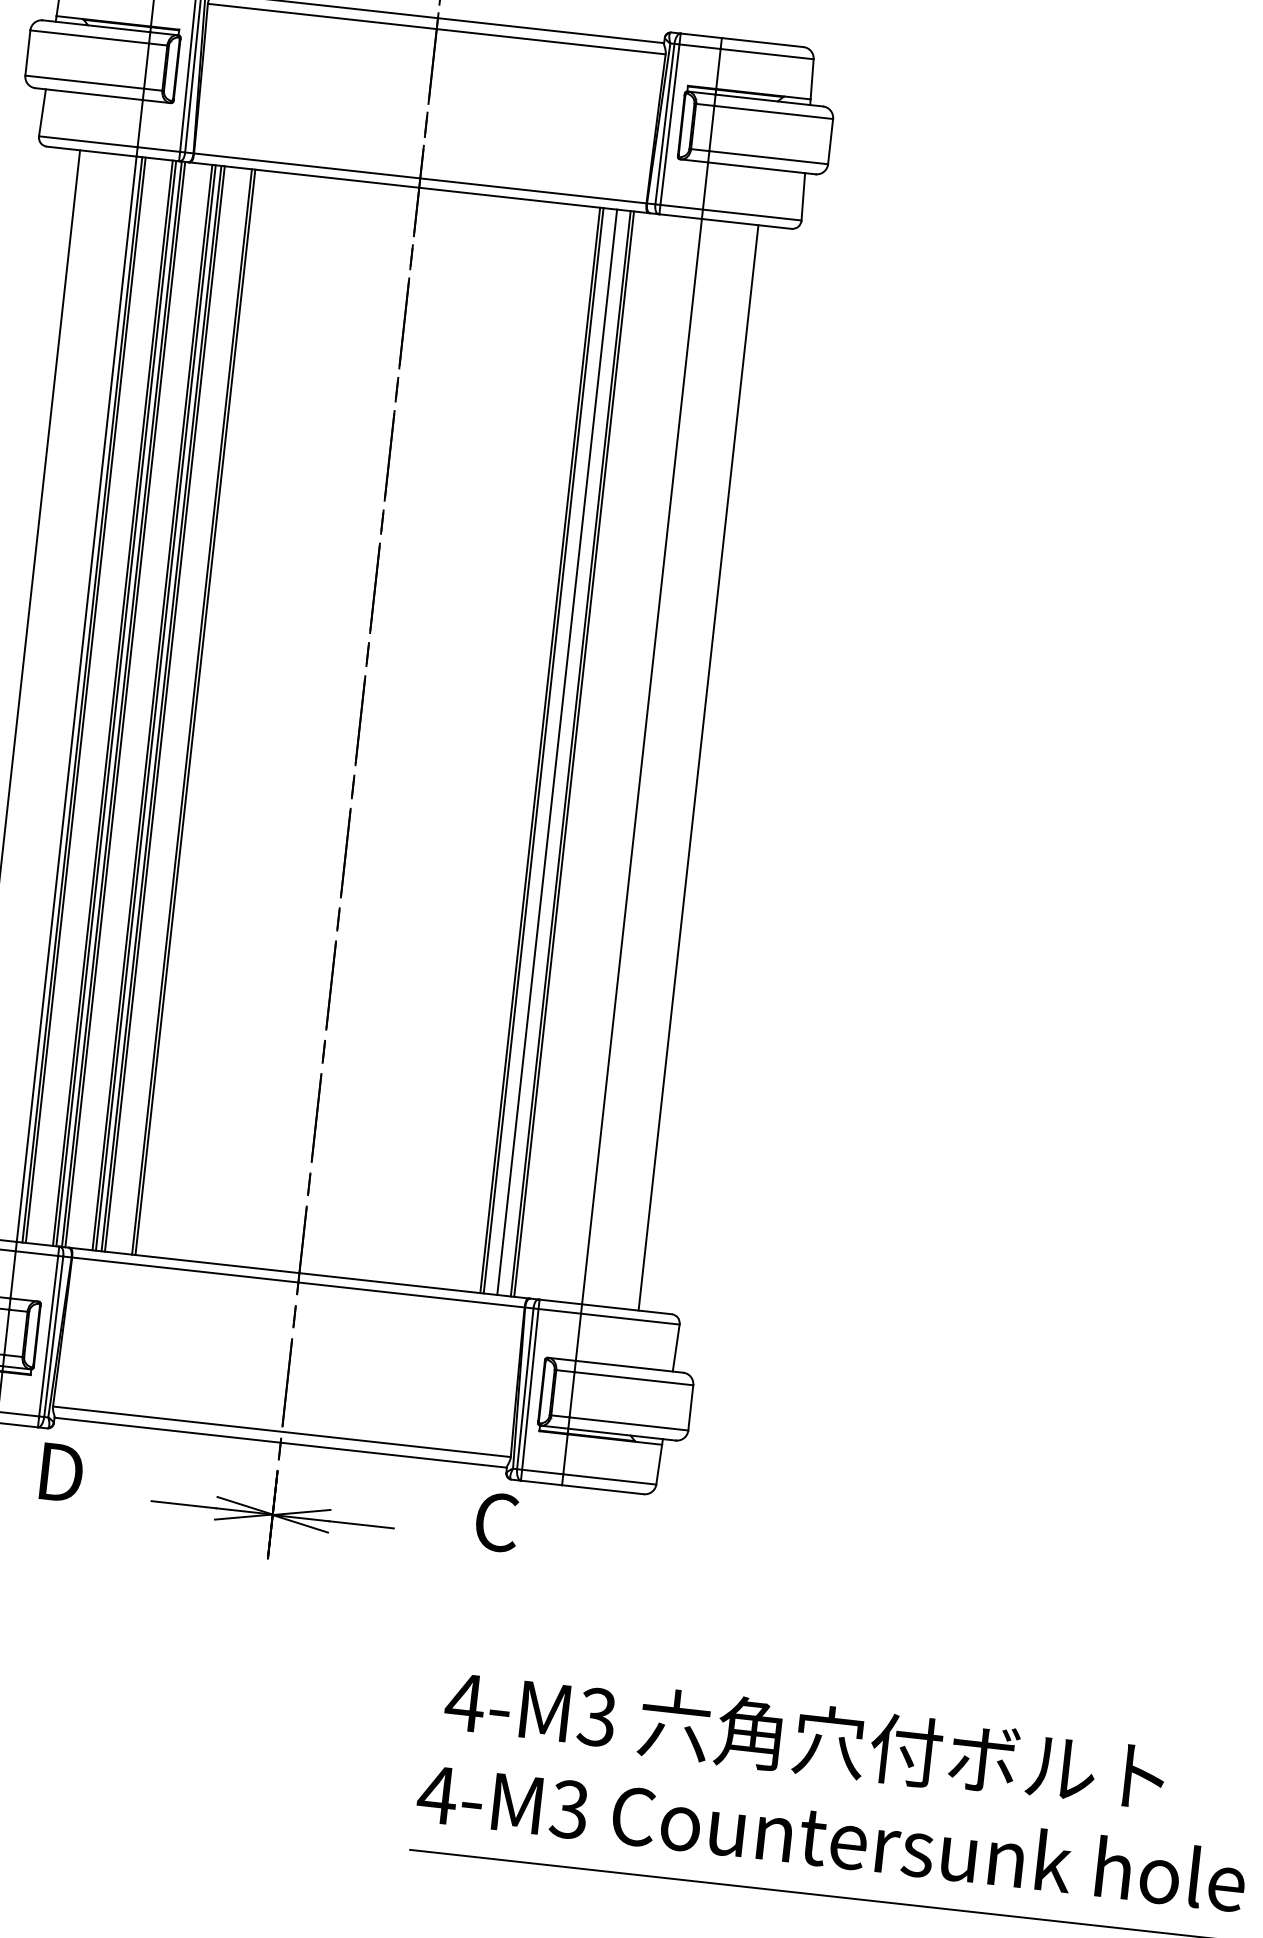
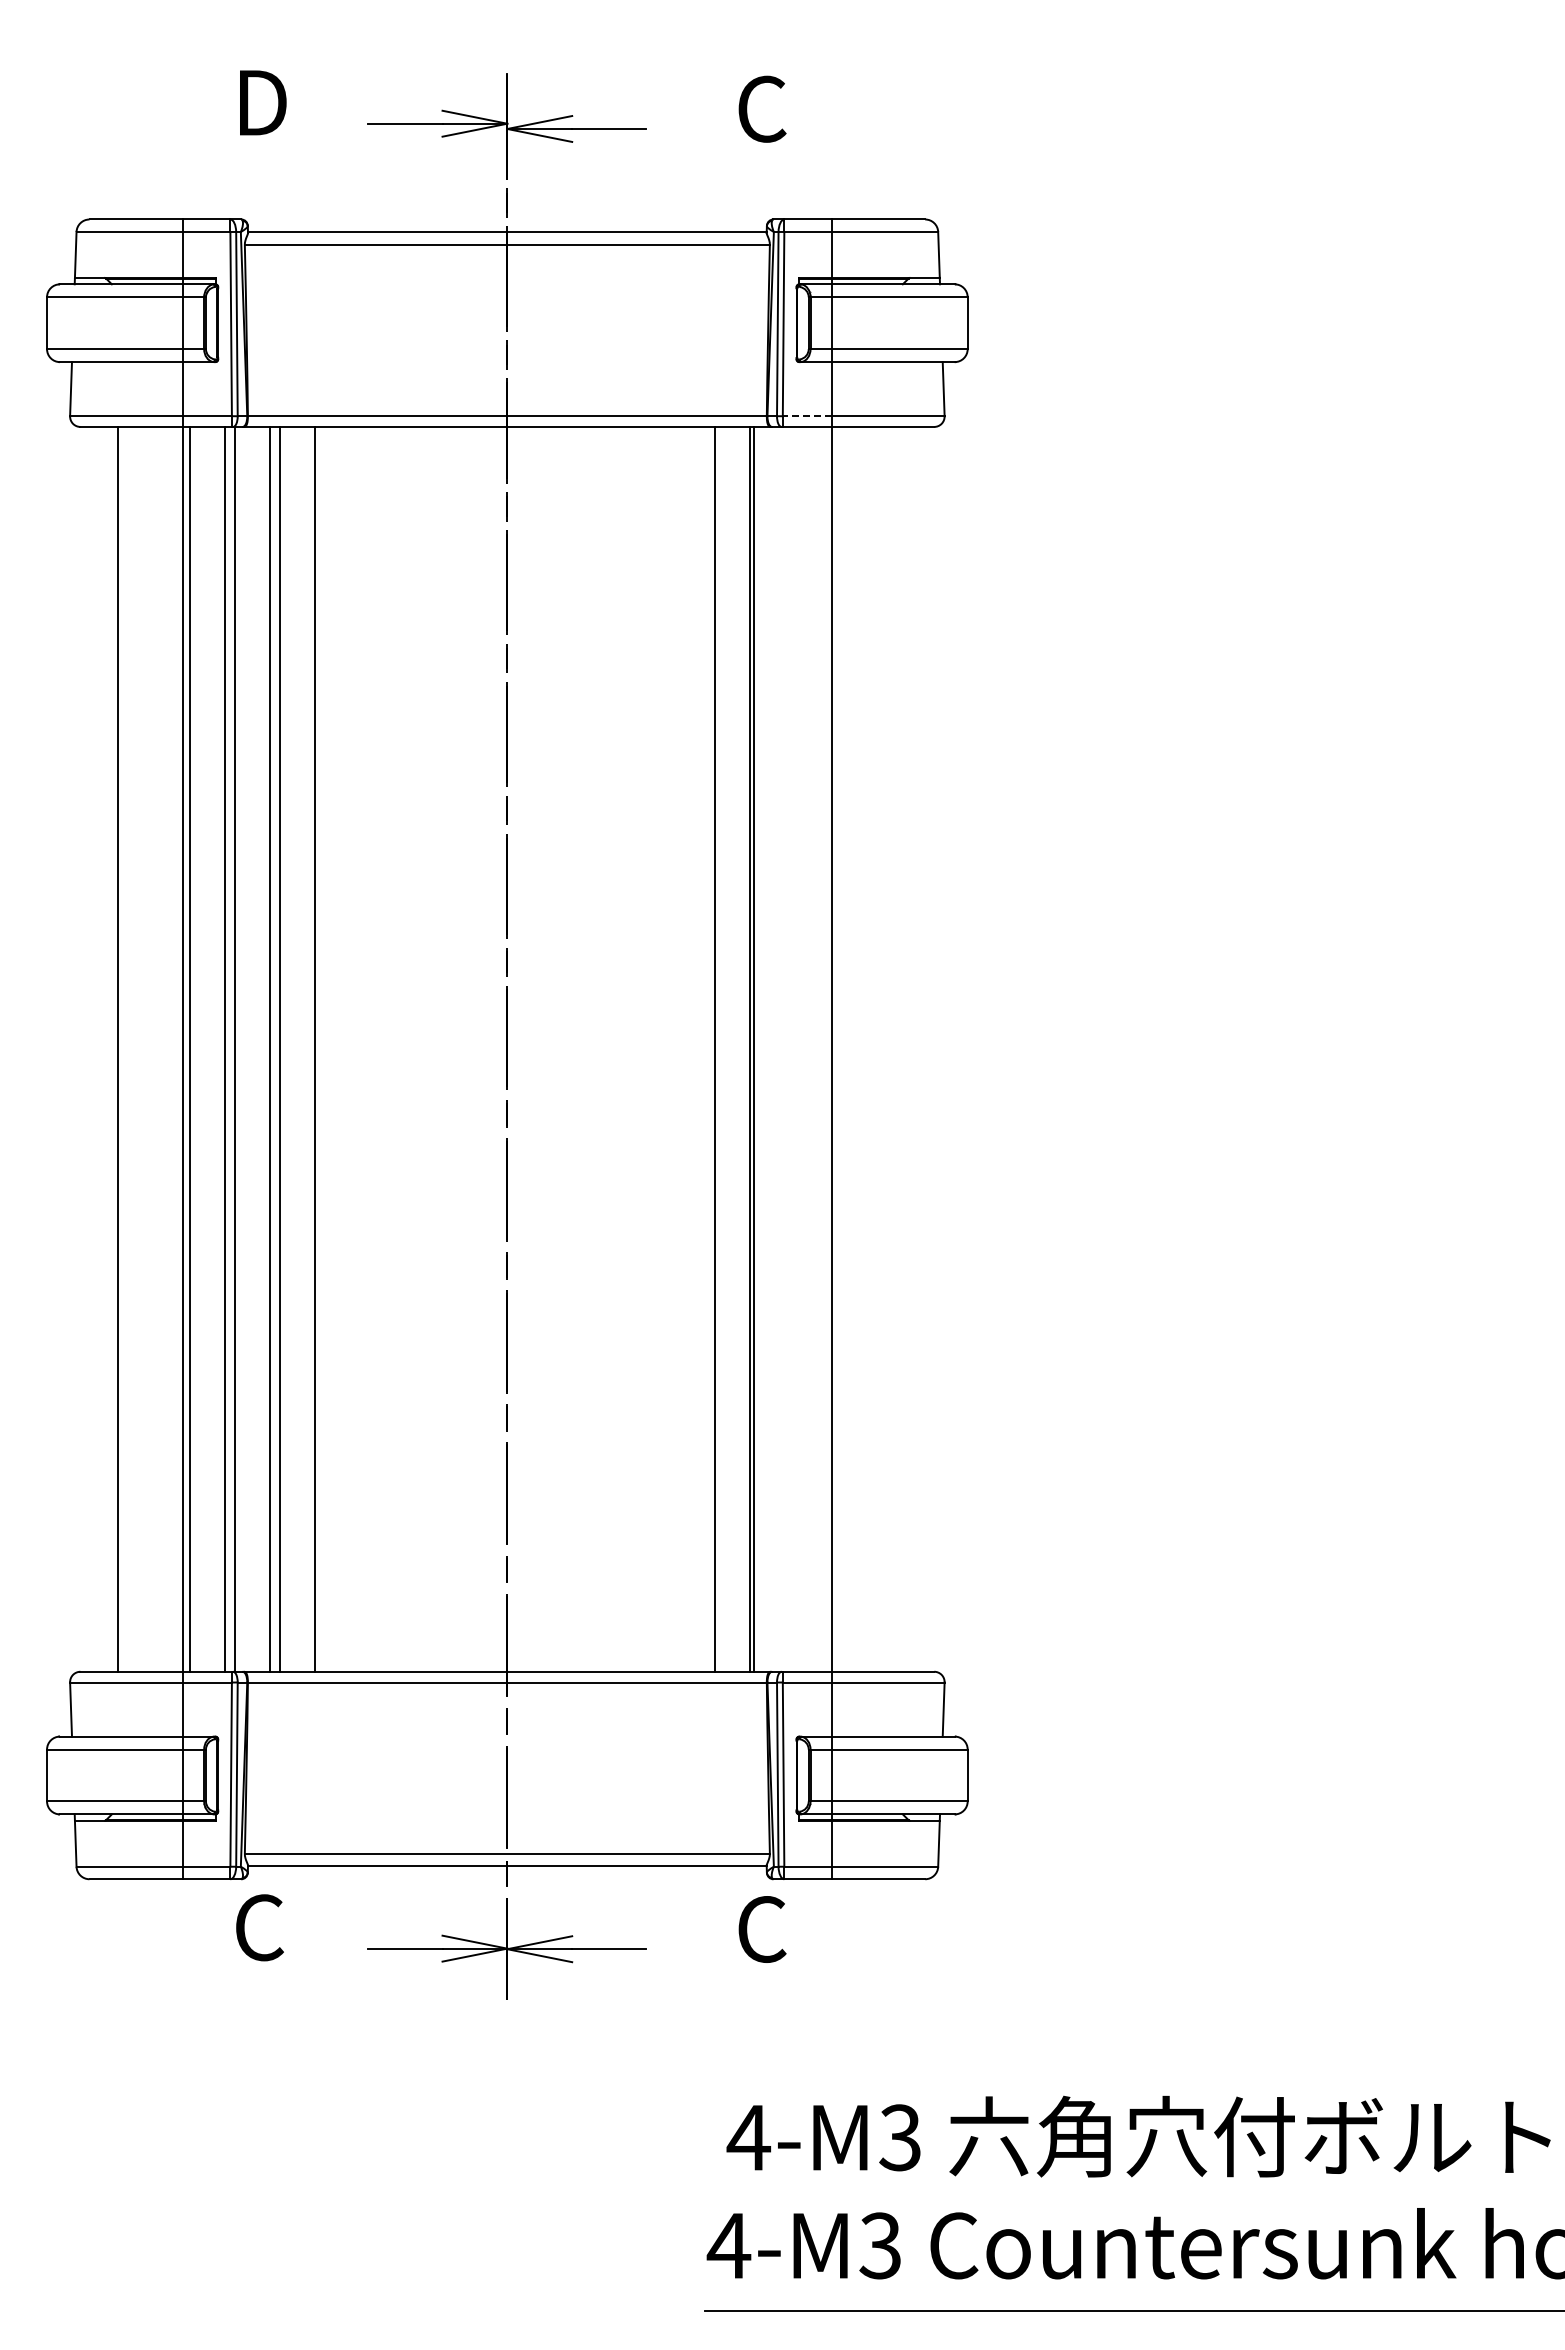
line: (681, 207) -> (806, 416), solid -> dashed
line: (85, 699) -> (193, 1048), removed
line: (116, 702) -> (228, 1048), removed
line: (125, 703) -> (238, 1048), removed
line: (155, 707) -> (273, 1048), removed
line: (165, 708) -> (284, 1048), removed
line: (195, 711) -> (319, 1048), removed
line: (543, 750) -> (718, 1048), removed
line: (557, 751) -> (734, 1048), removed
line: (698, 767) -> (896, 1048), removed
text: (60, 1472) -> (261, 1927), D -> C

